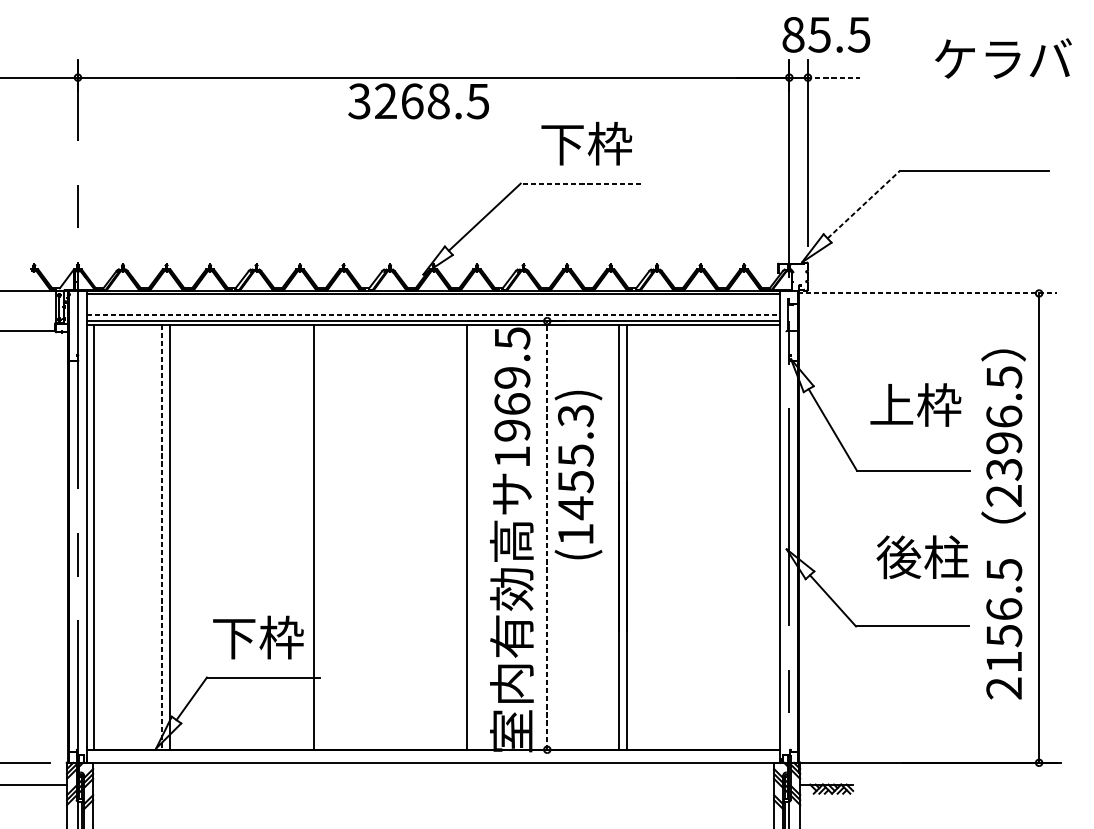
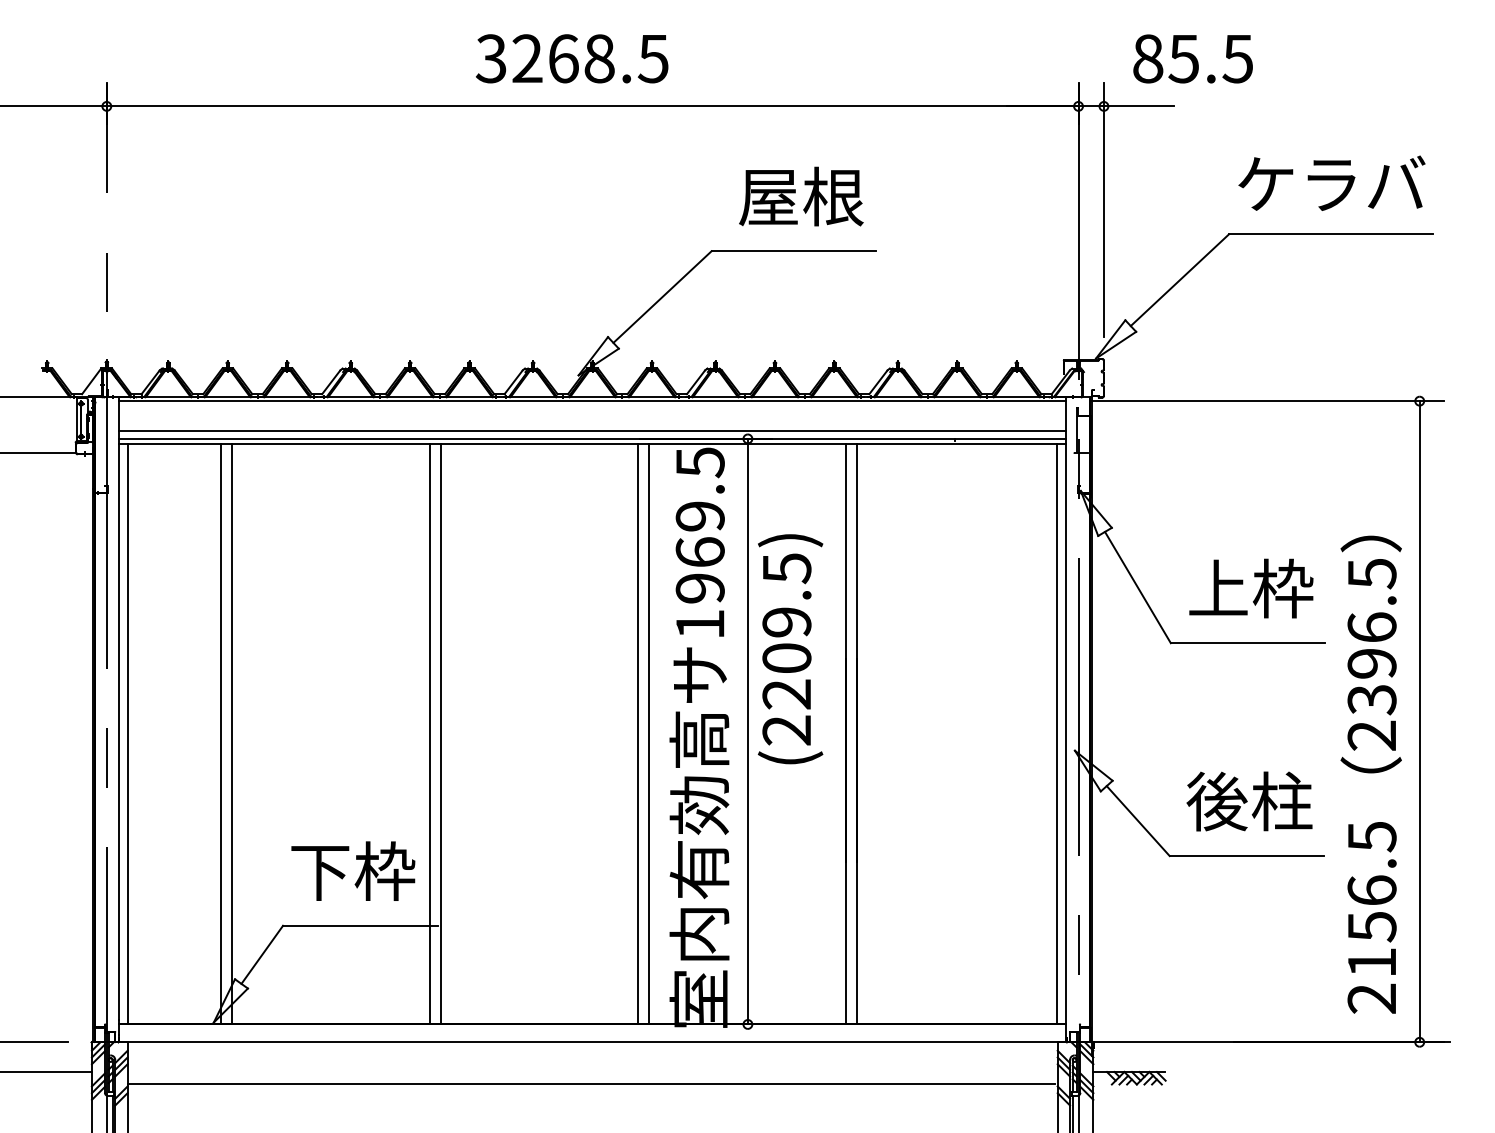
text: (825, 34) -> (1192, 58), moved
text: (1003, 57) -> (1331, 182), moved
line: (833, 77) -> (1138, 106), dashed -> solid
text: (418, 101) -> (572, 58), moved
text: (586, 143) -> (801, 196), 下枠 -> 屋根
line: (580, 183) -> (793, 251), dashed -> solid
line: (863, 204) -> (1180, 279), dashed -> solid
line: (926, 293) -> (1266, 401), dashed -> solid
line: (434, 315) -> (593, 431), dashed -> solid
text: (915, 404) -> (1251, 588), moved
text: (575, 475) -> (786, 649), (1455.3) -> (2209.5)
text: (1003, 524) -> (1370, 774), moved
line: (547, 535) -> (747, 731), dashed -> solid
line: (322, 536) -> (440, 733), added
line: (474, 536) -> (648, 733), added
line: (773, 536) -> (1056, 733), added
line: (161, 537) -> (221, 734), dashed -> solid
text: (922, 557) -> (1249, 801), moved
line: (432, 792) -> (590, 1083), added

